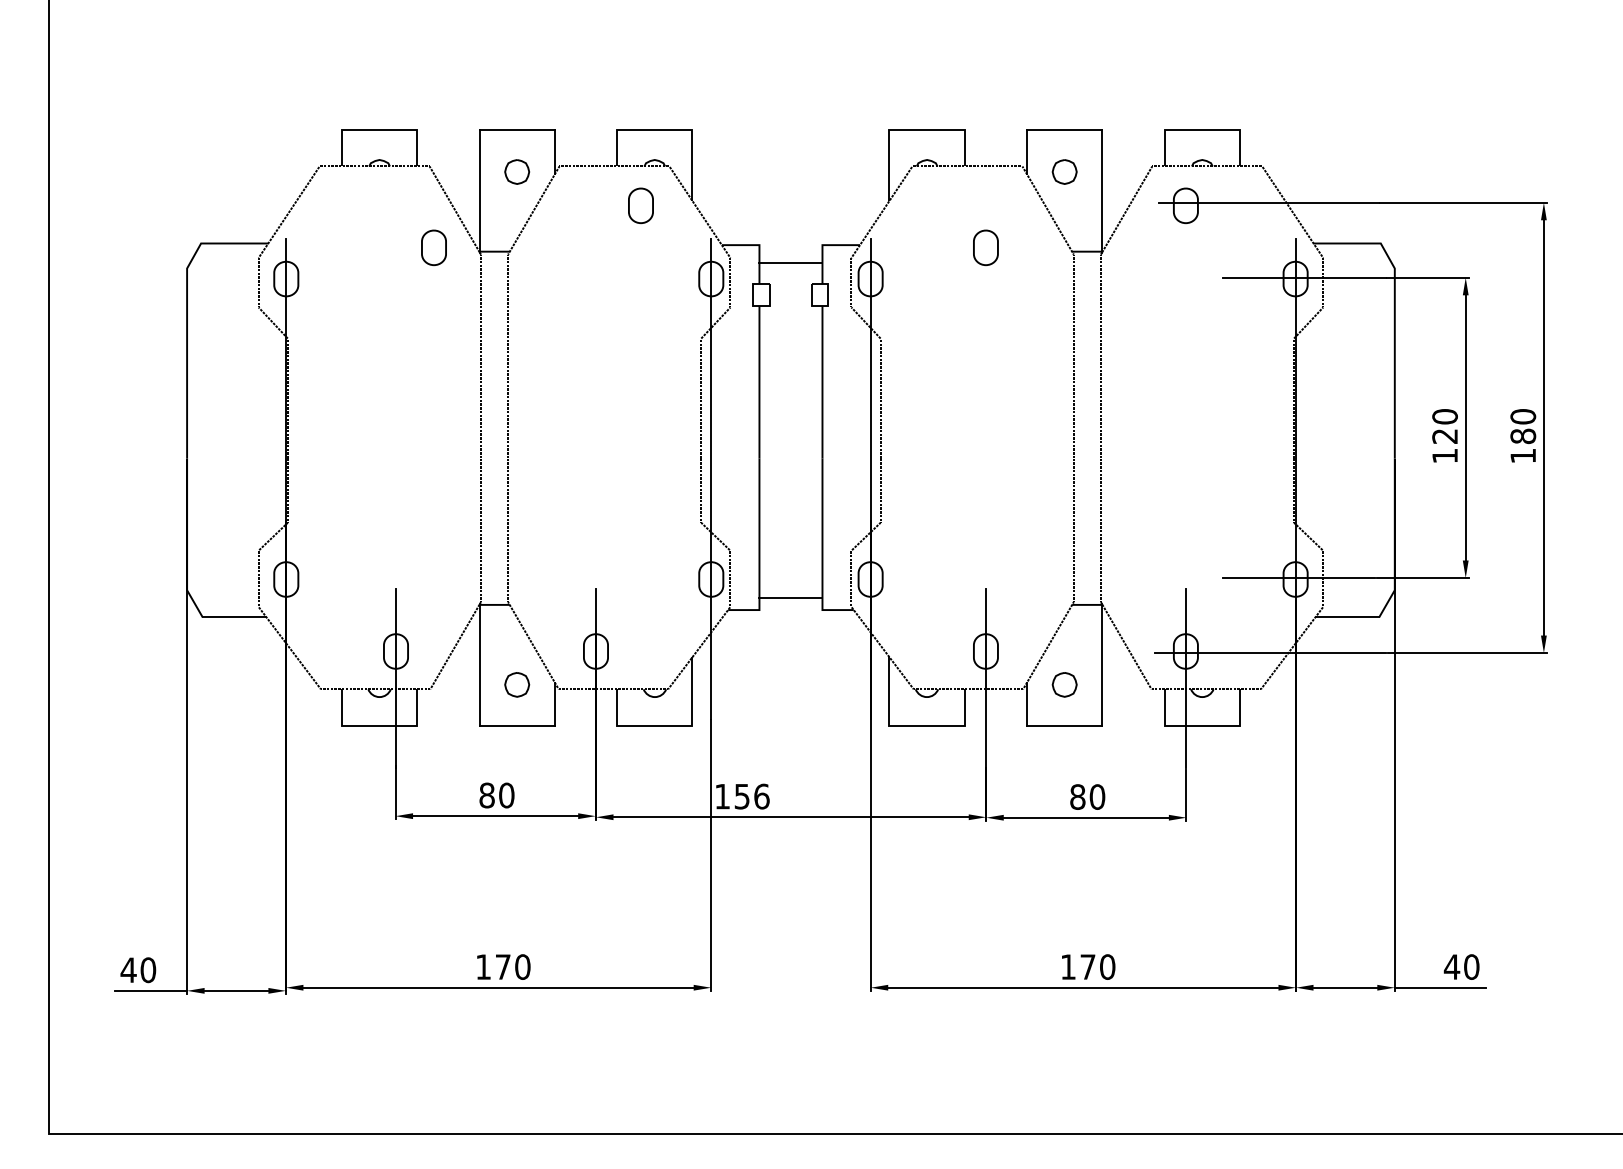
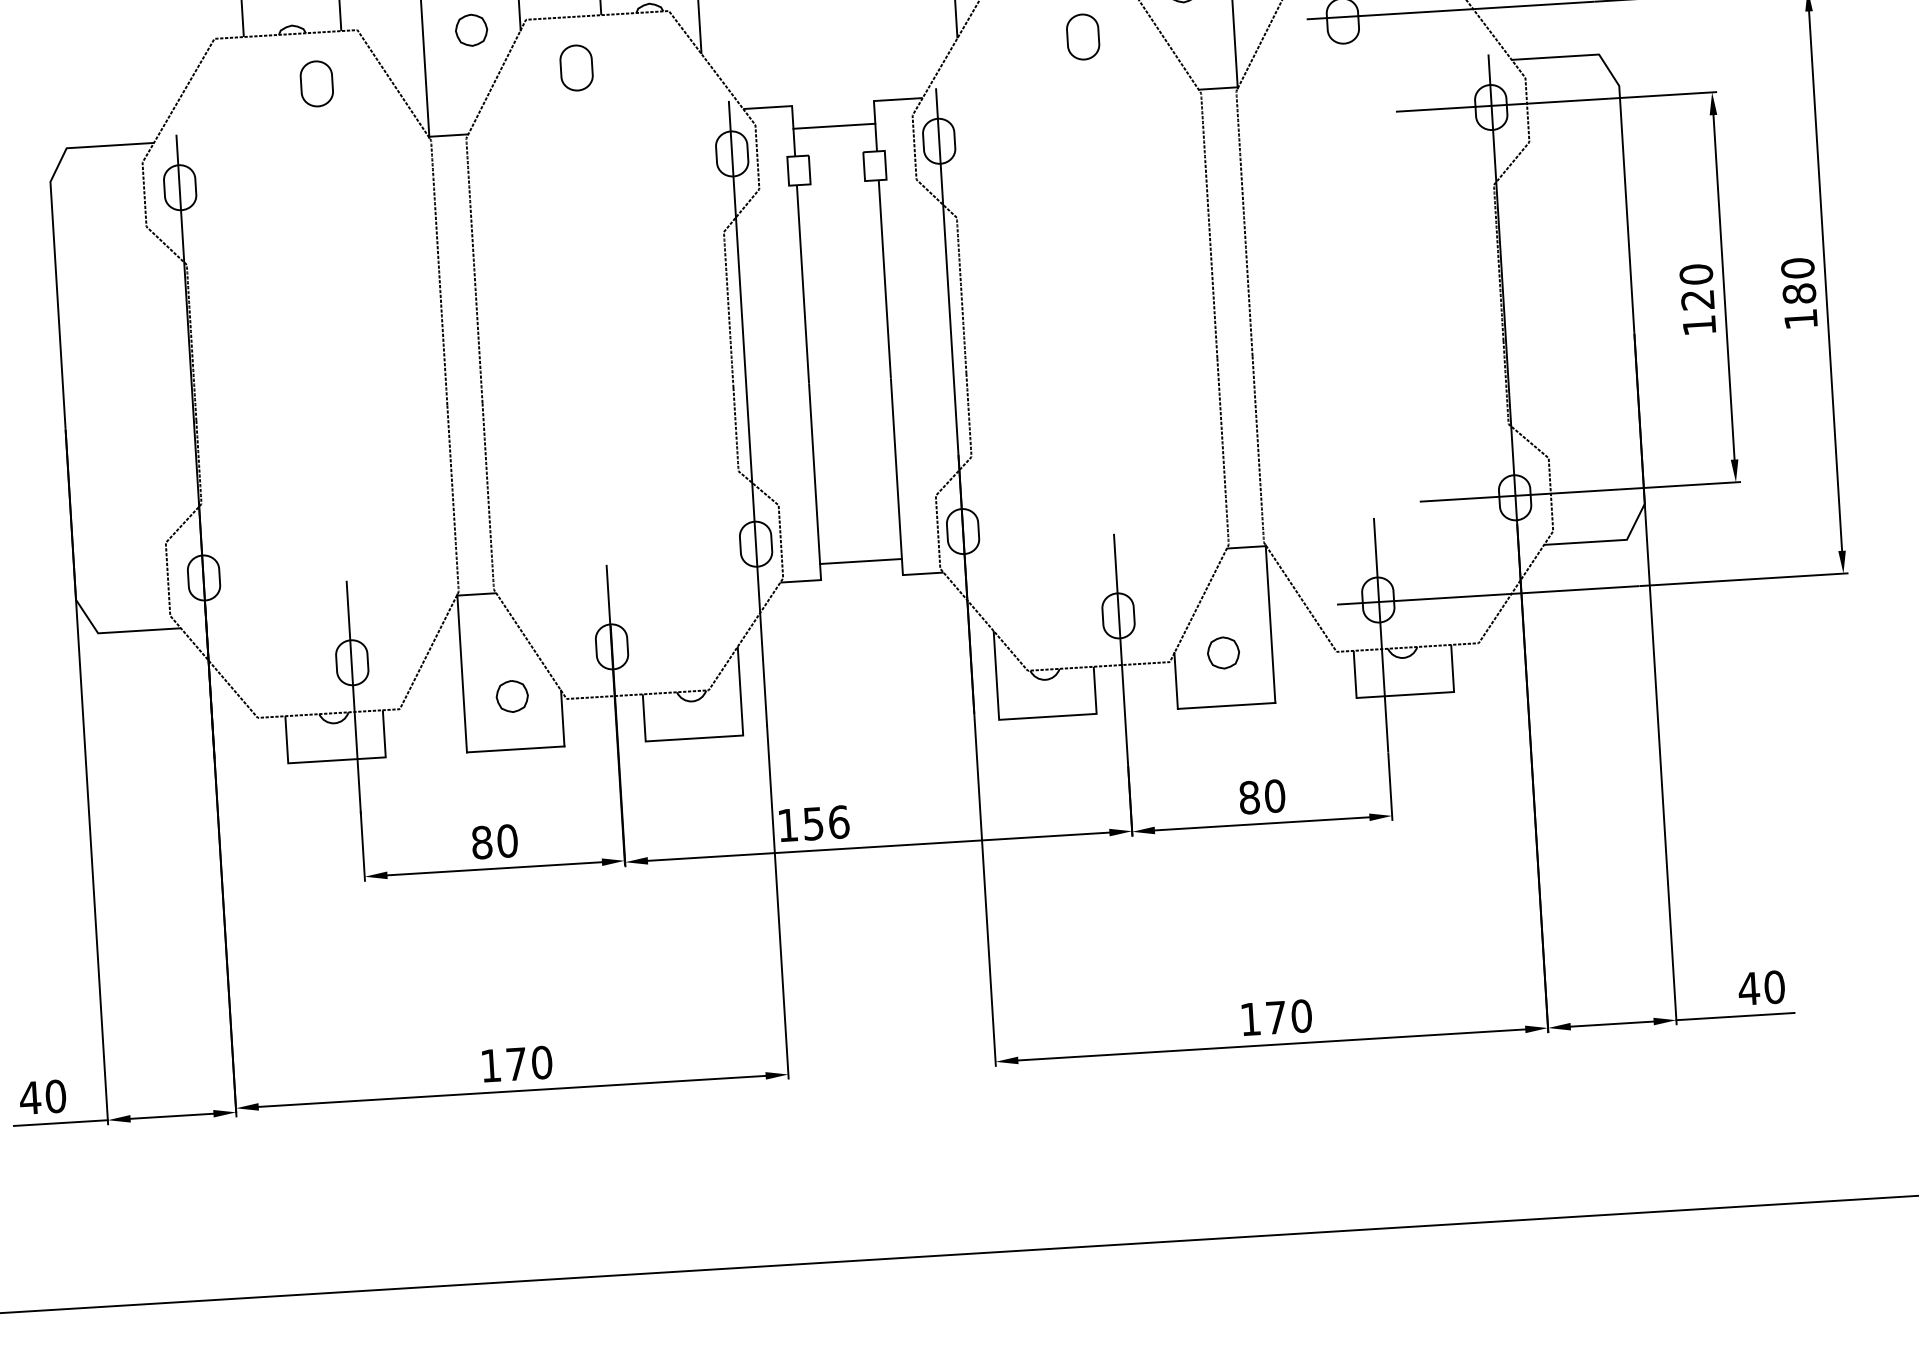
part: (640, 205) -> (575, 67), moved
part: (433, 247) -> (316, 83), moved
part: (985, 247) -> (1082, 36), moved

